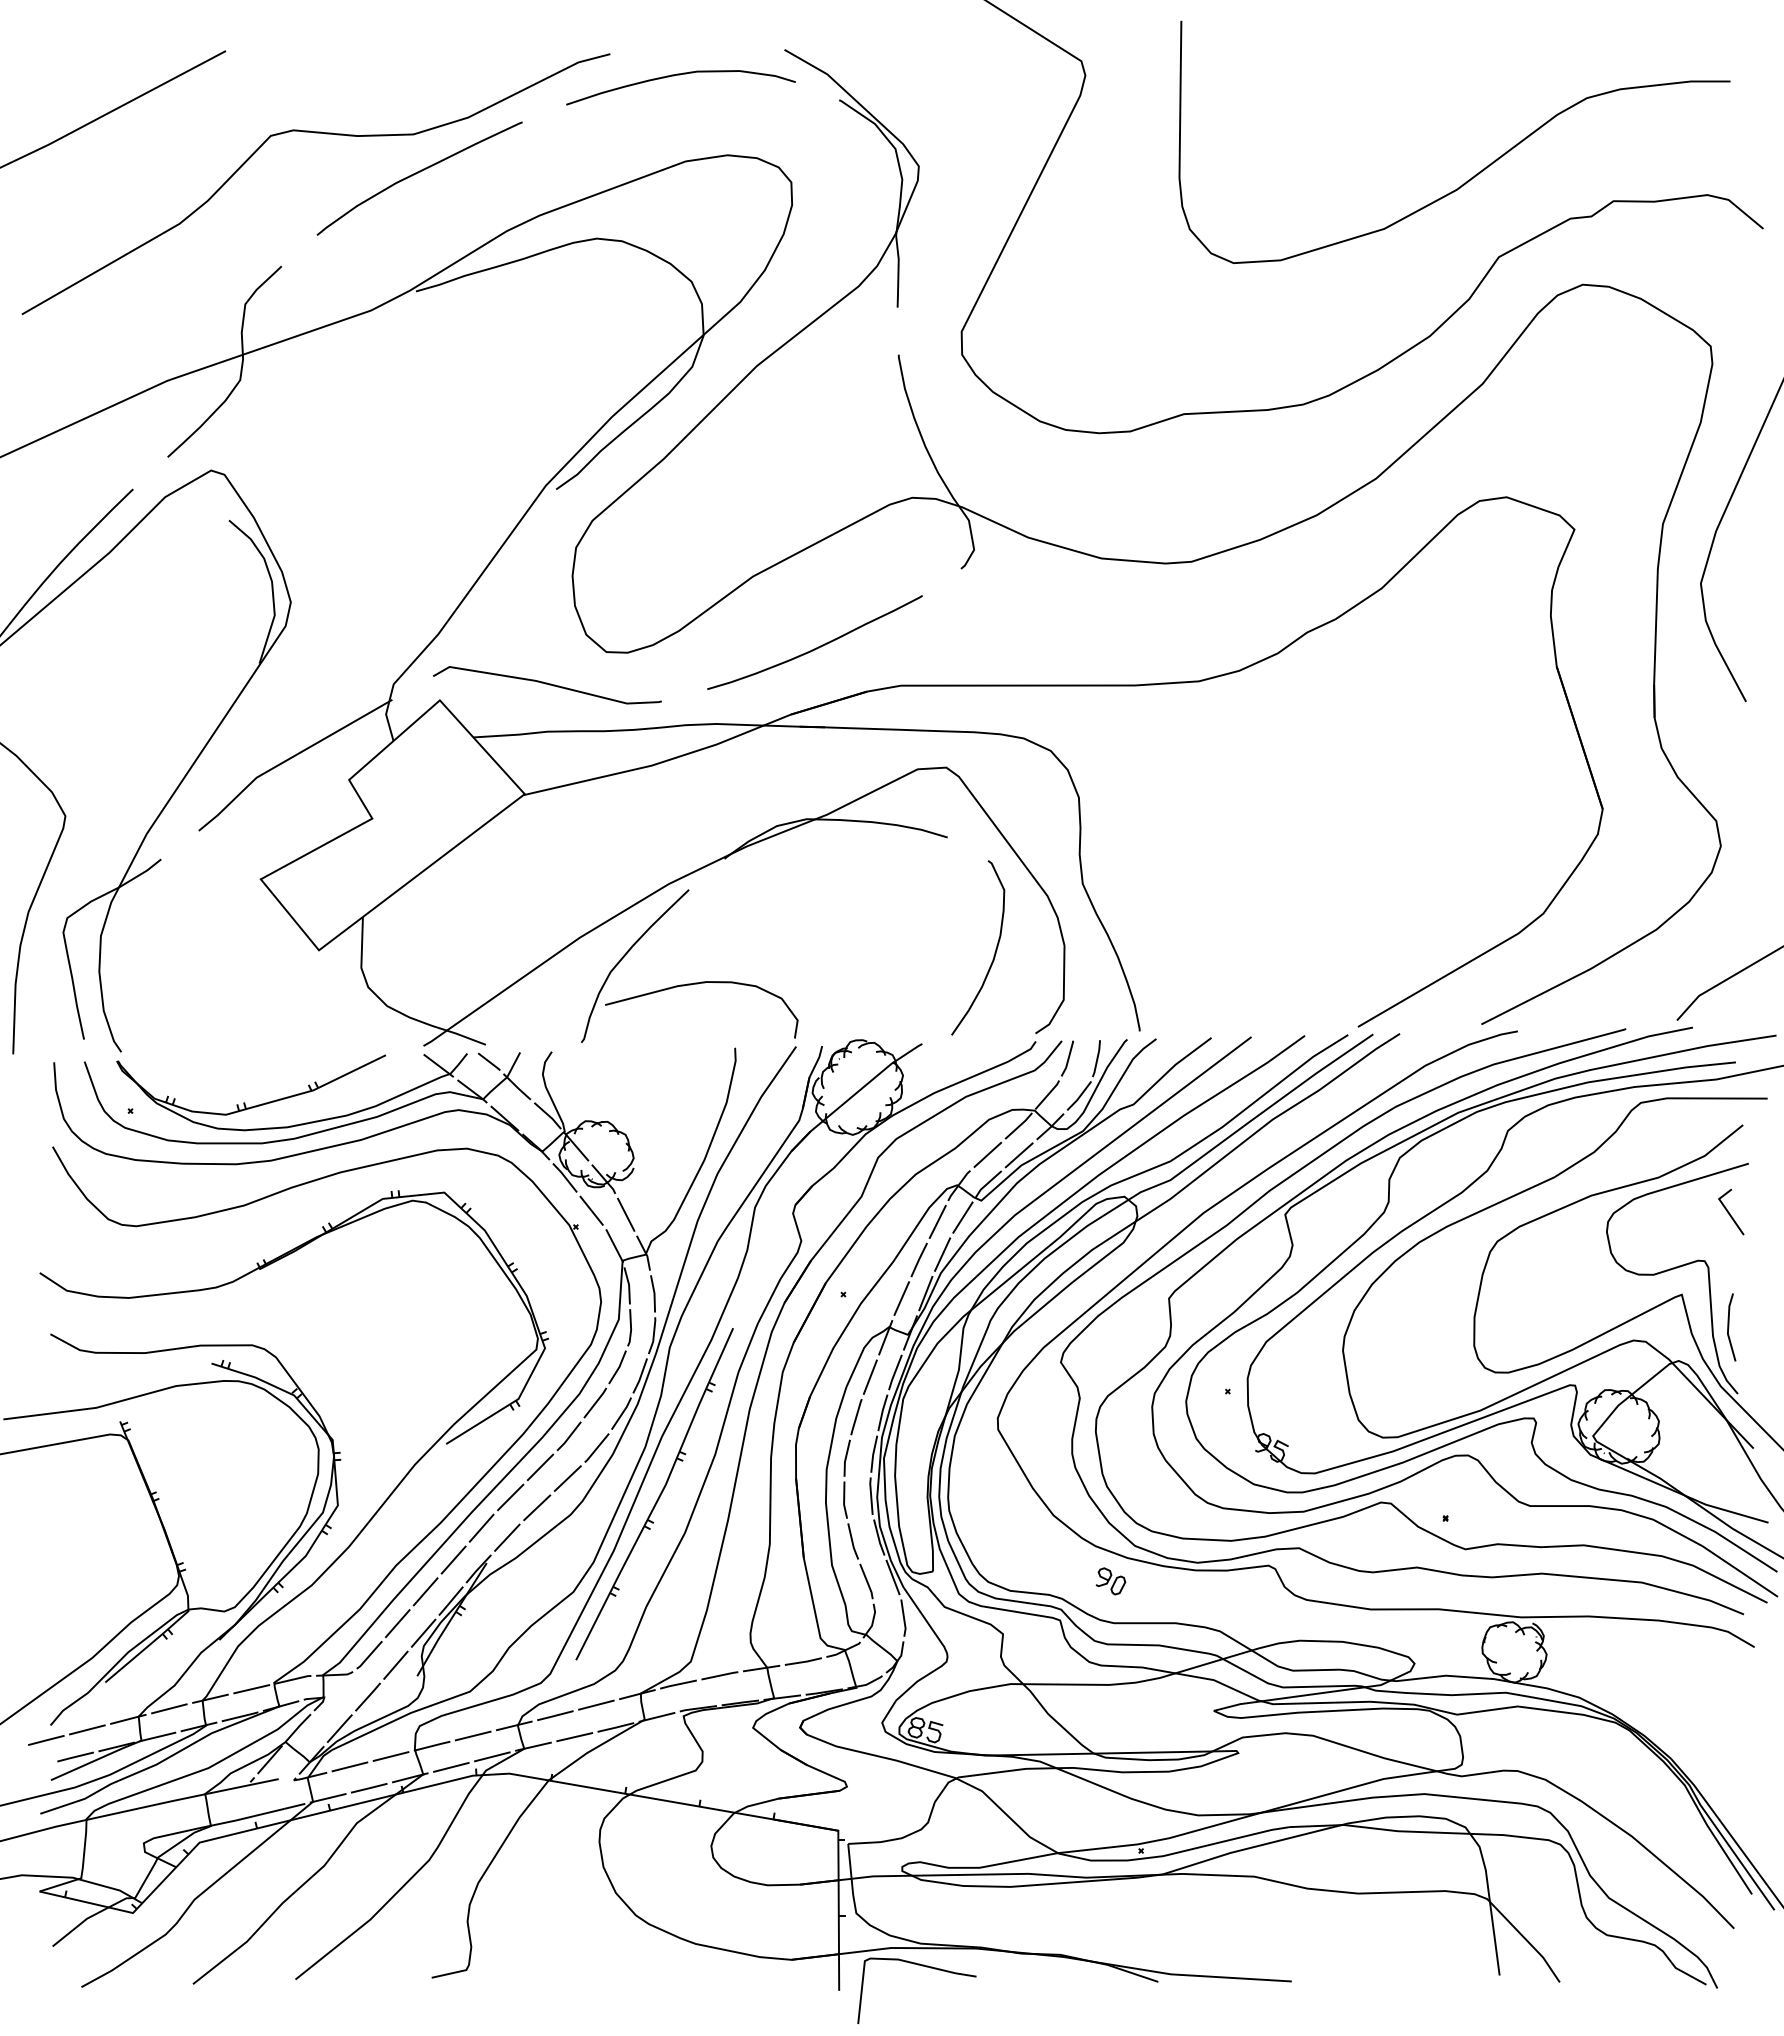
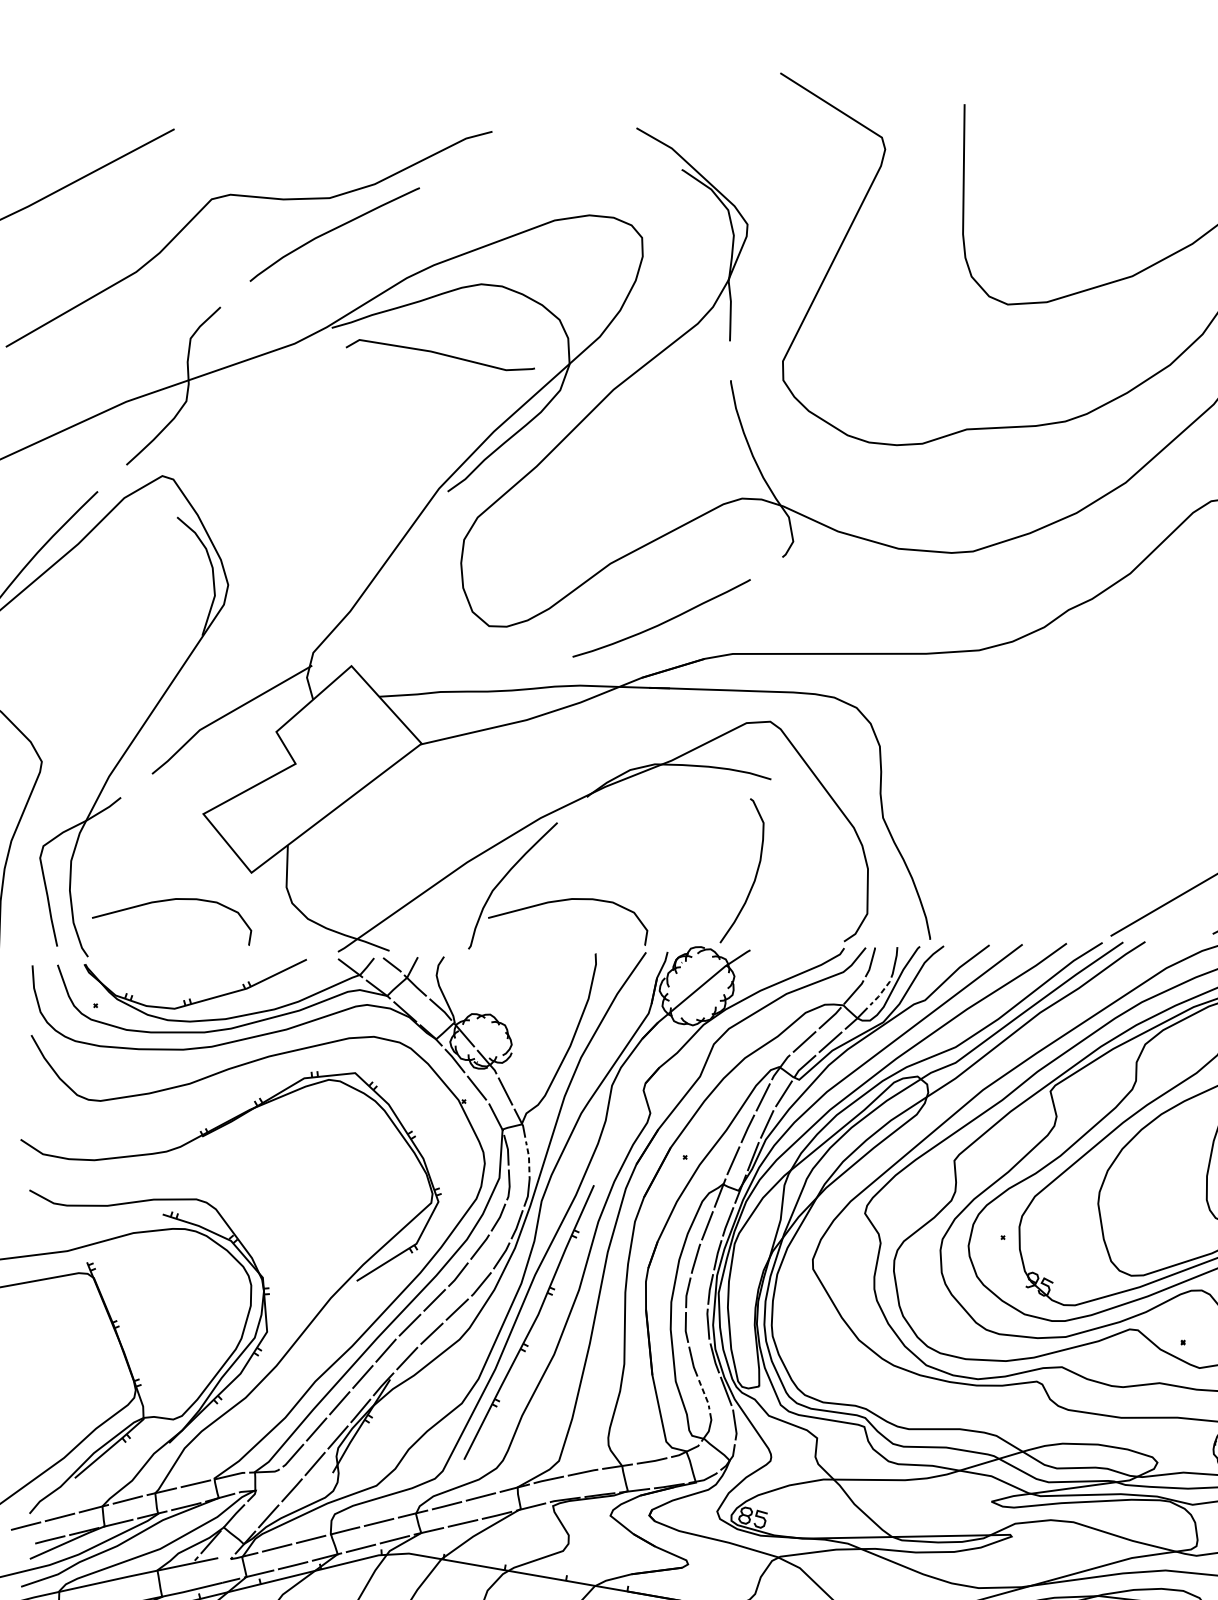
curve: (680, 75) -> (550, 149), removed
curve: (547, 684) -> (440, 354), moved
curve: (994, 952) -> (755, 874), moved
curve: (219, 984) -> (169, 901), added
line: (1079, 1097) -> (880, 994), solid -> dashed
line: (654, 1293) -> (528, 1156), solid -> dashed
part: (1110, 1581) -> (906, 1394), removed
line: (867, 1582) -> (705, 1395), solid -> dashed

